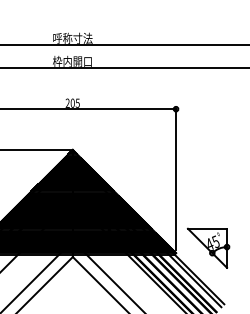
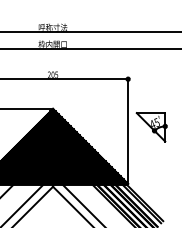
part: (208, 247) -> (151, 126), moved

